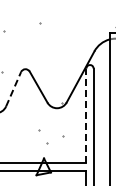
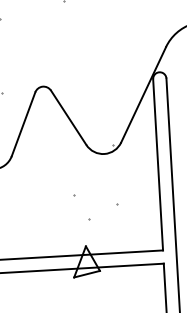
line: (13, 89) -> (23, 124), dashed -> solid
line: (86, 115) -> (158, 164), dashed -> solid

